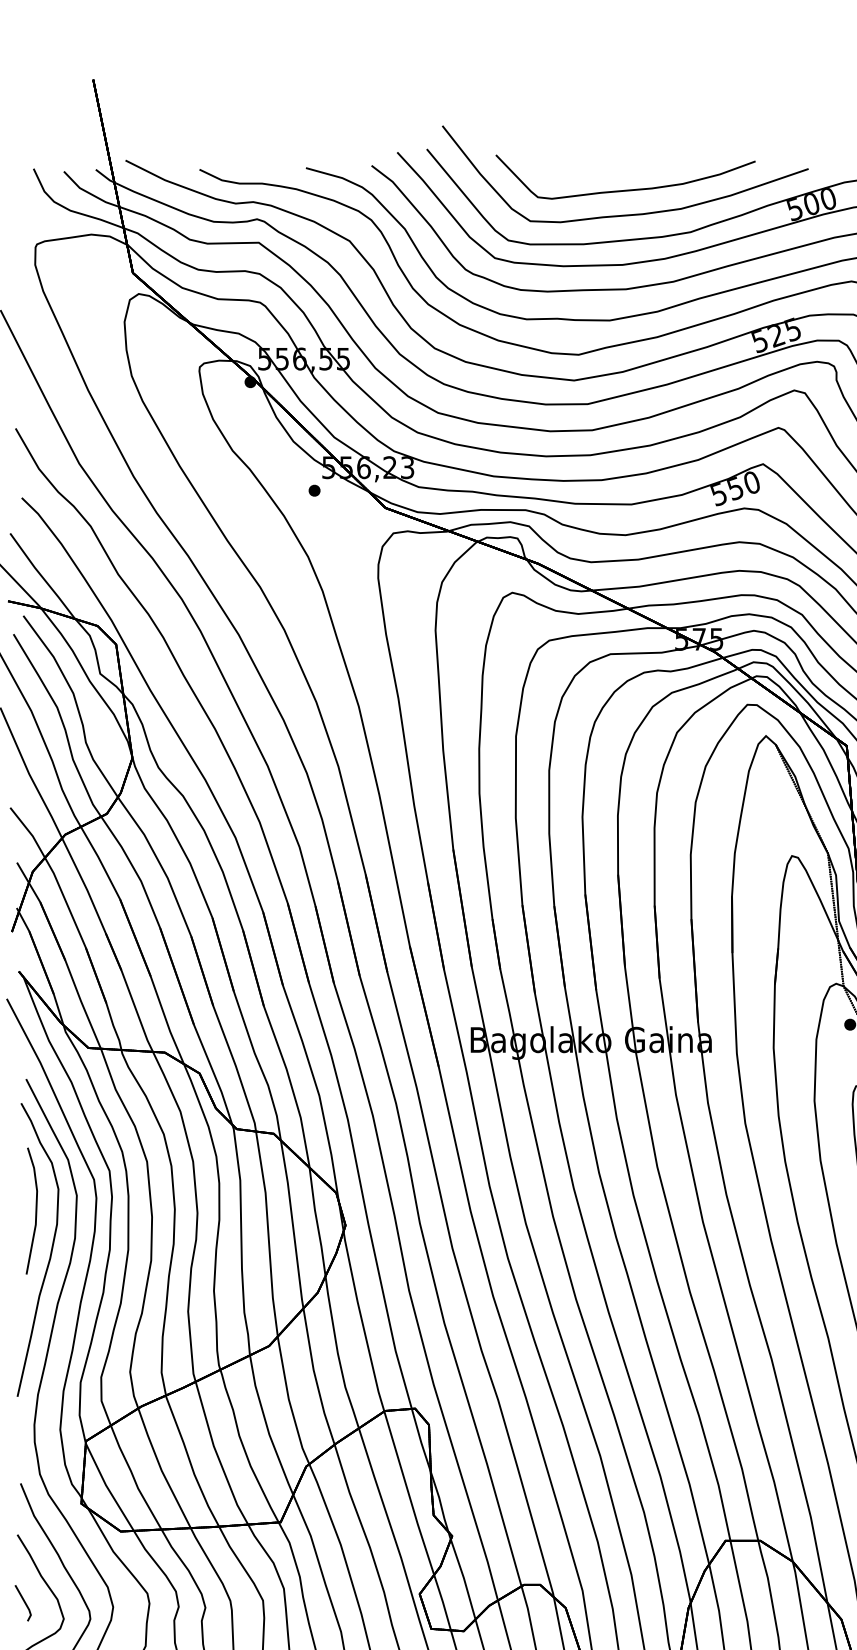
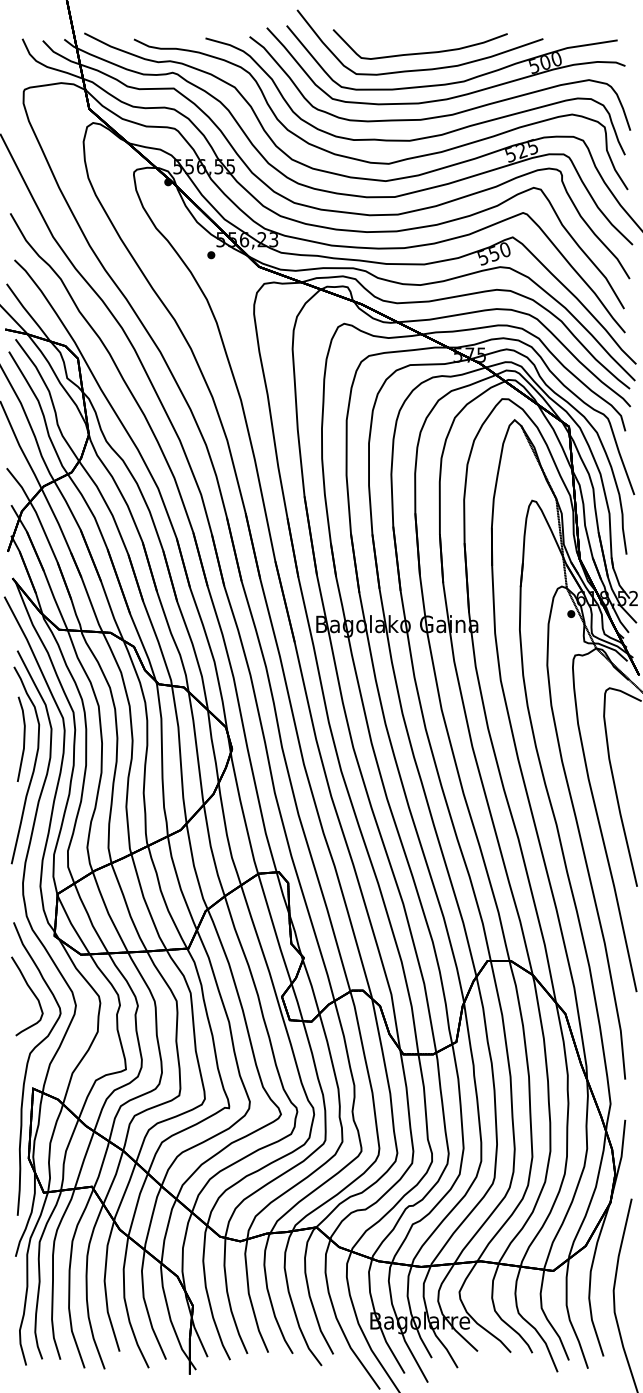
part: (23, 1602) -> (15, 1002), removed

